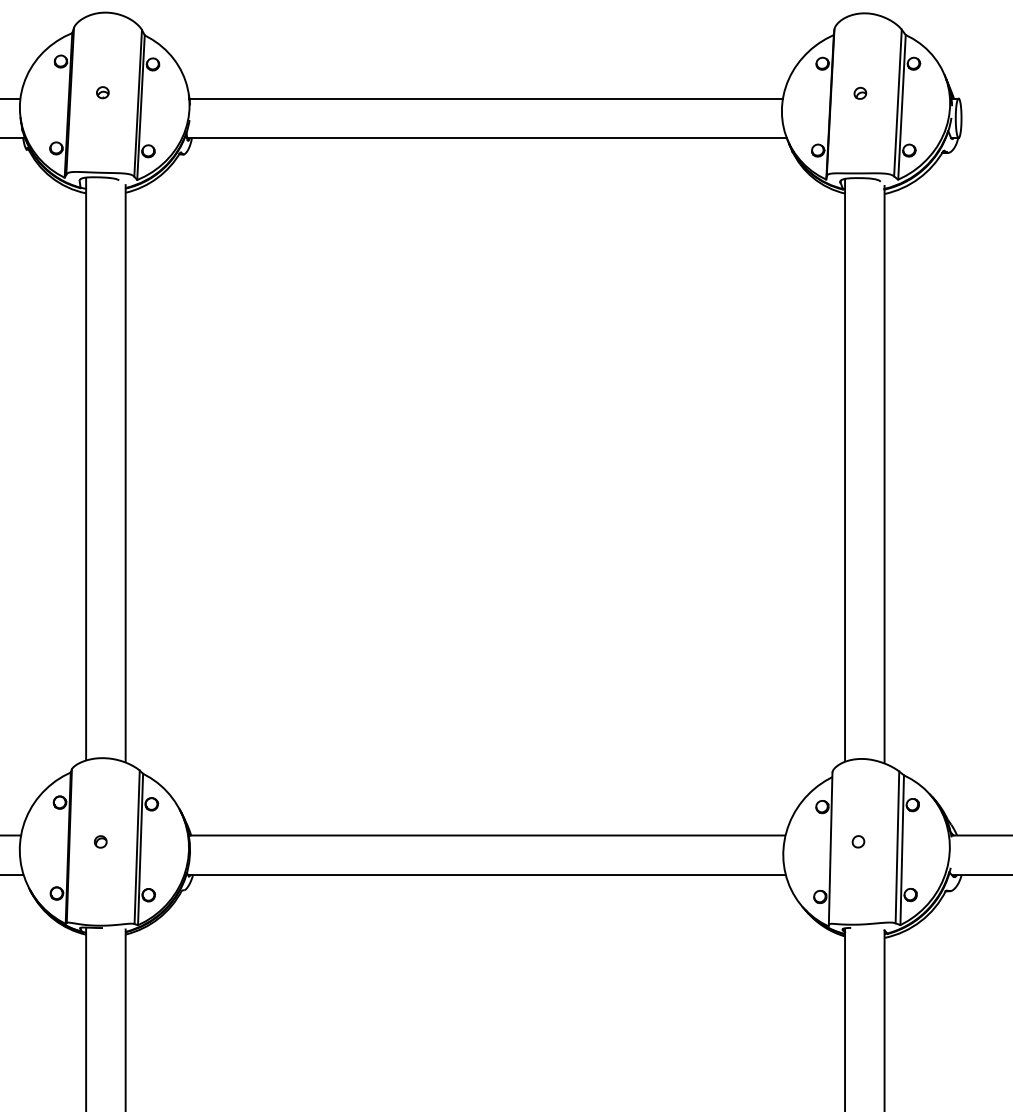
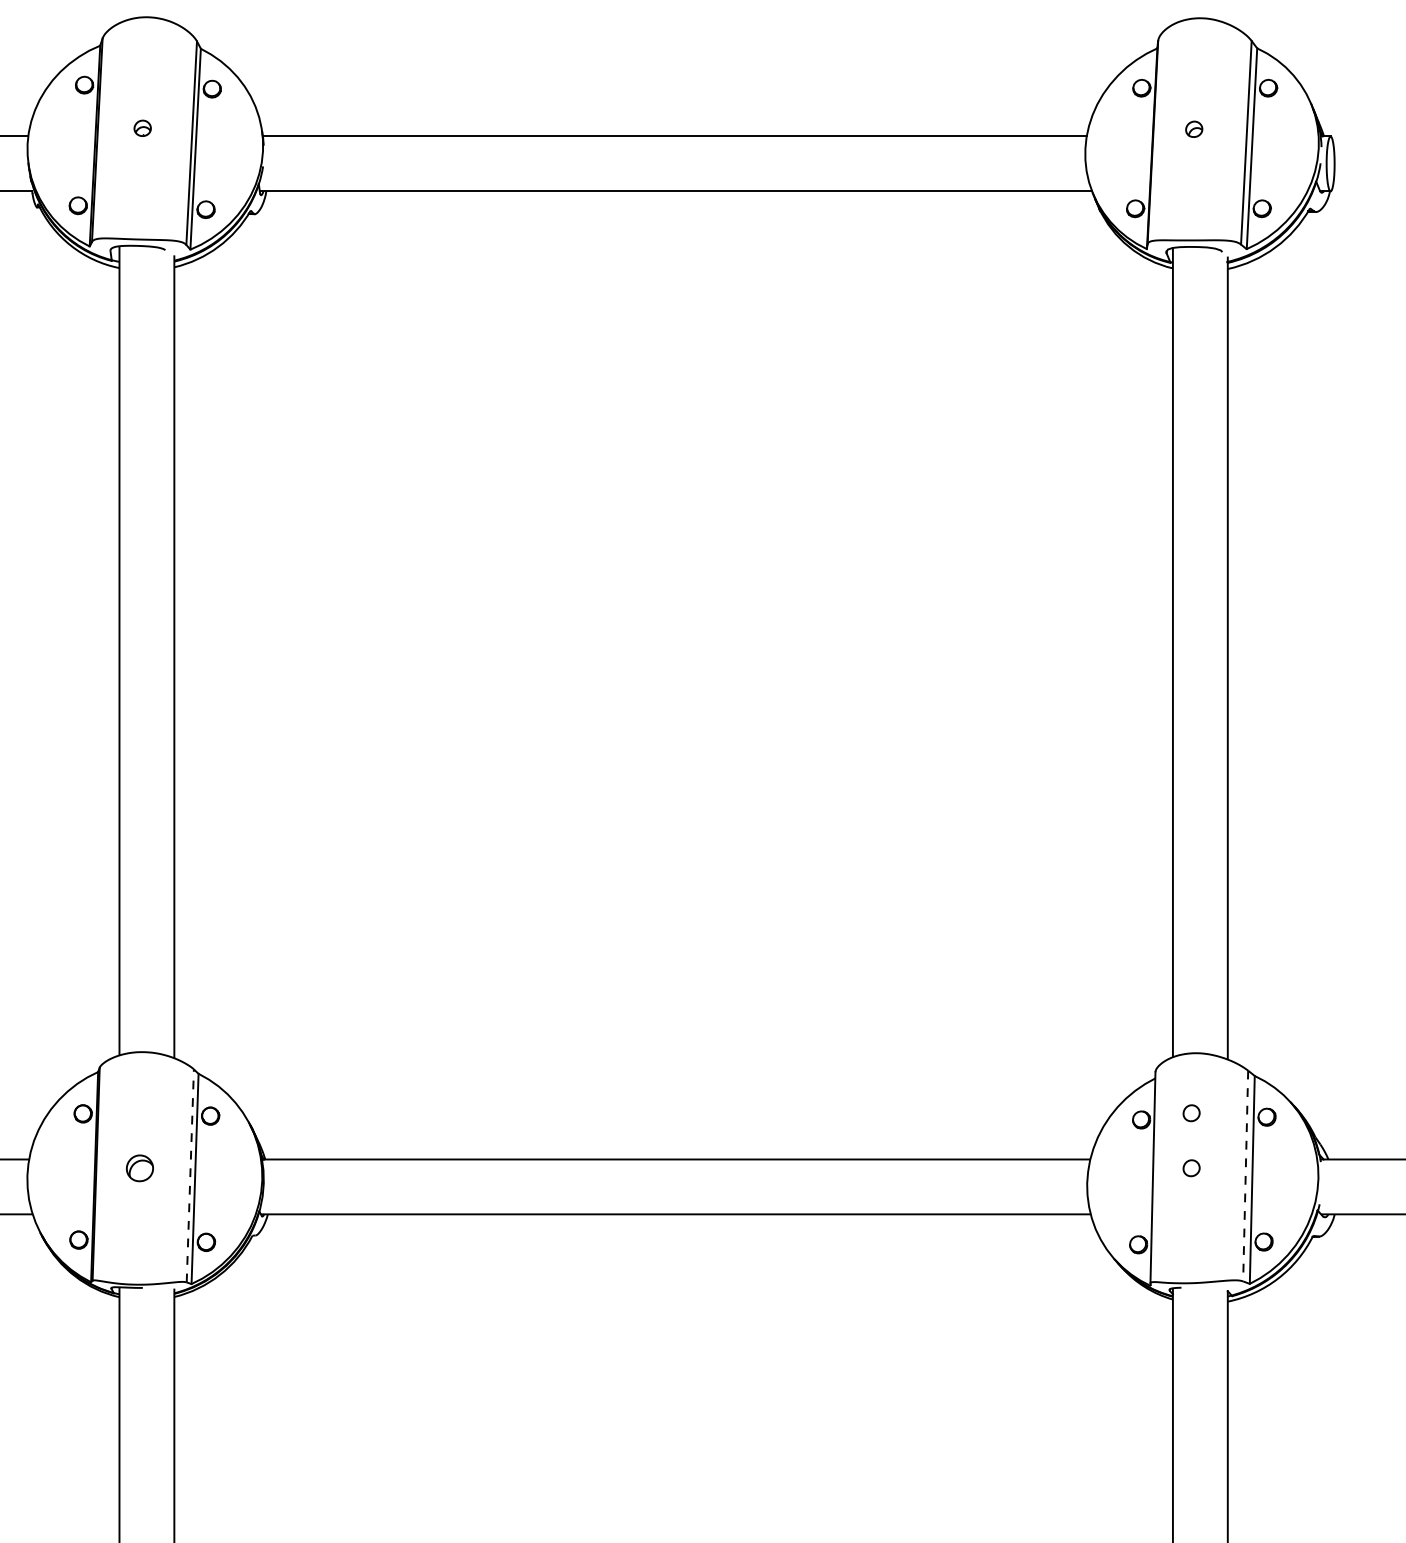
part: (858, 802) -> (1191, 1113), added
part: (100, 841) -> (139, 1168), size x1.6
line: (137, 847) -> (190, 1175), solid -> dashed
line: (897, 847) -> (1245, 1176), solid -> dashed

